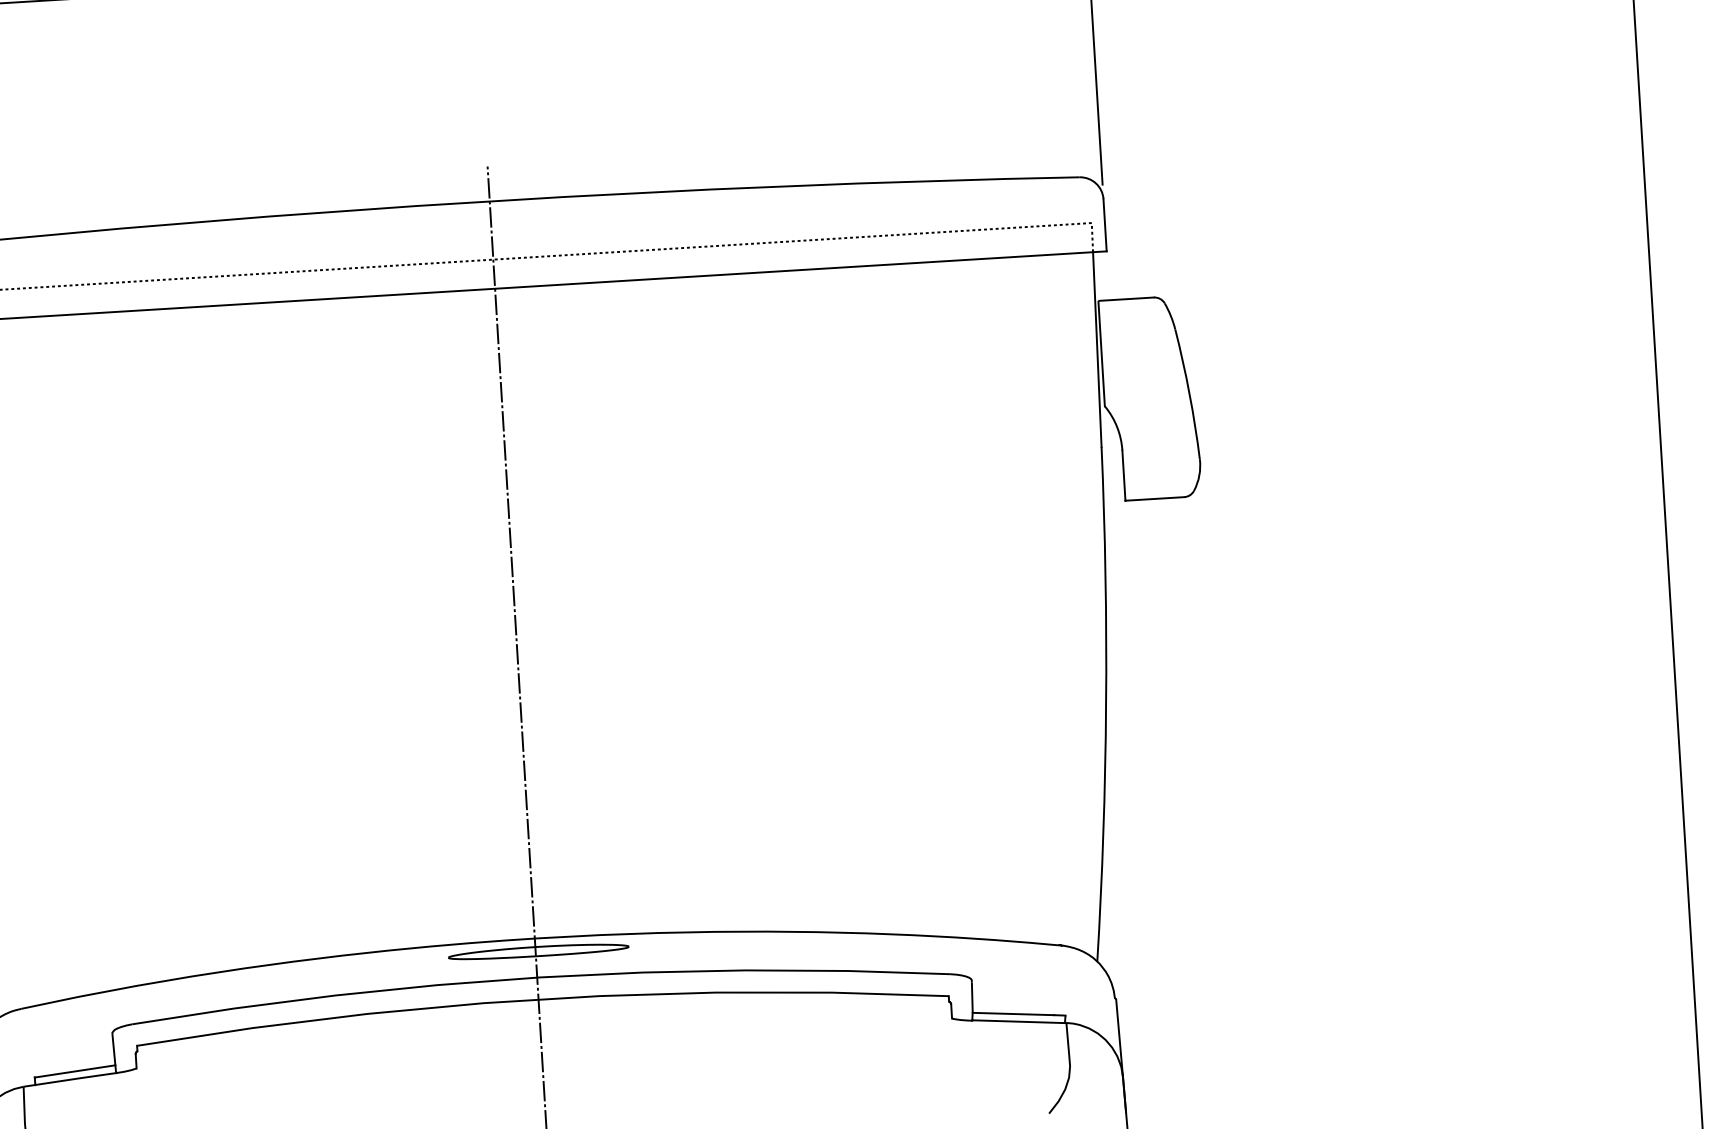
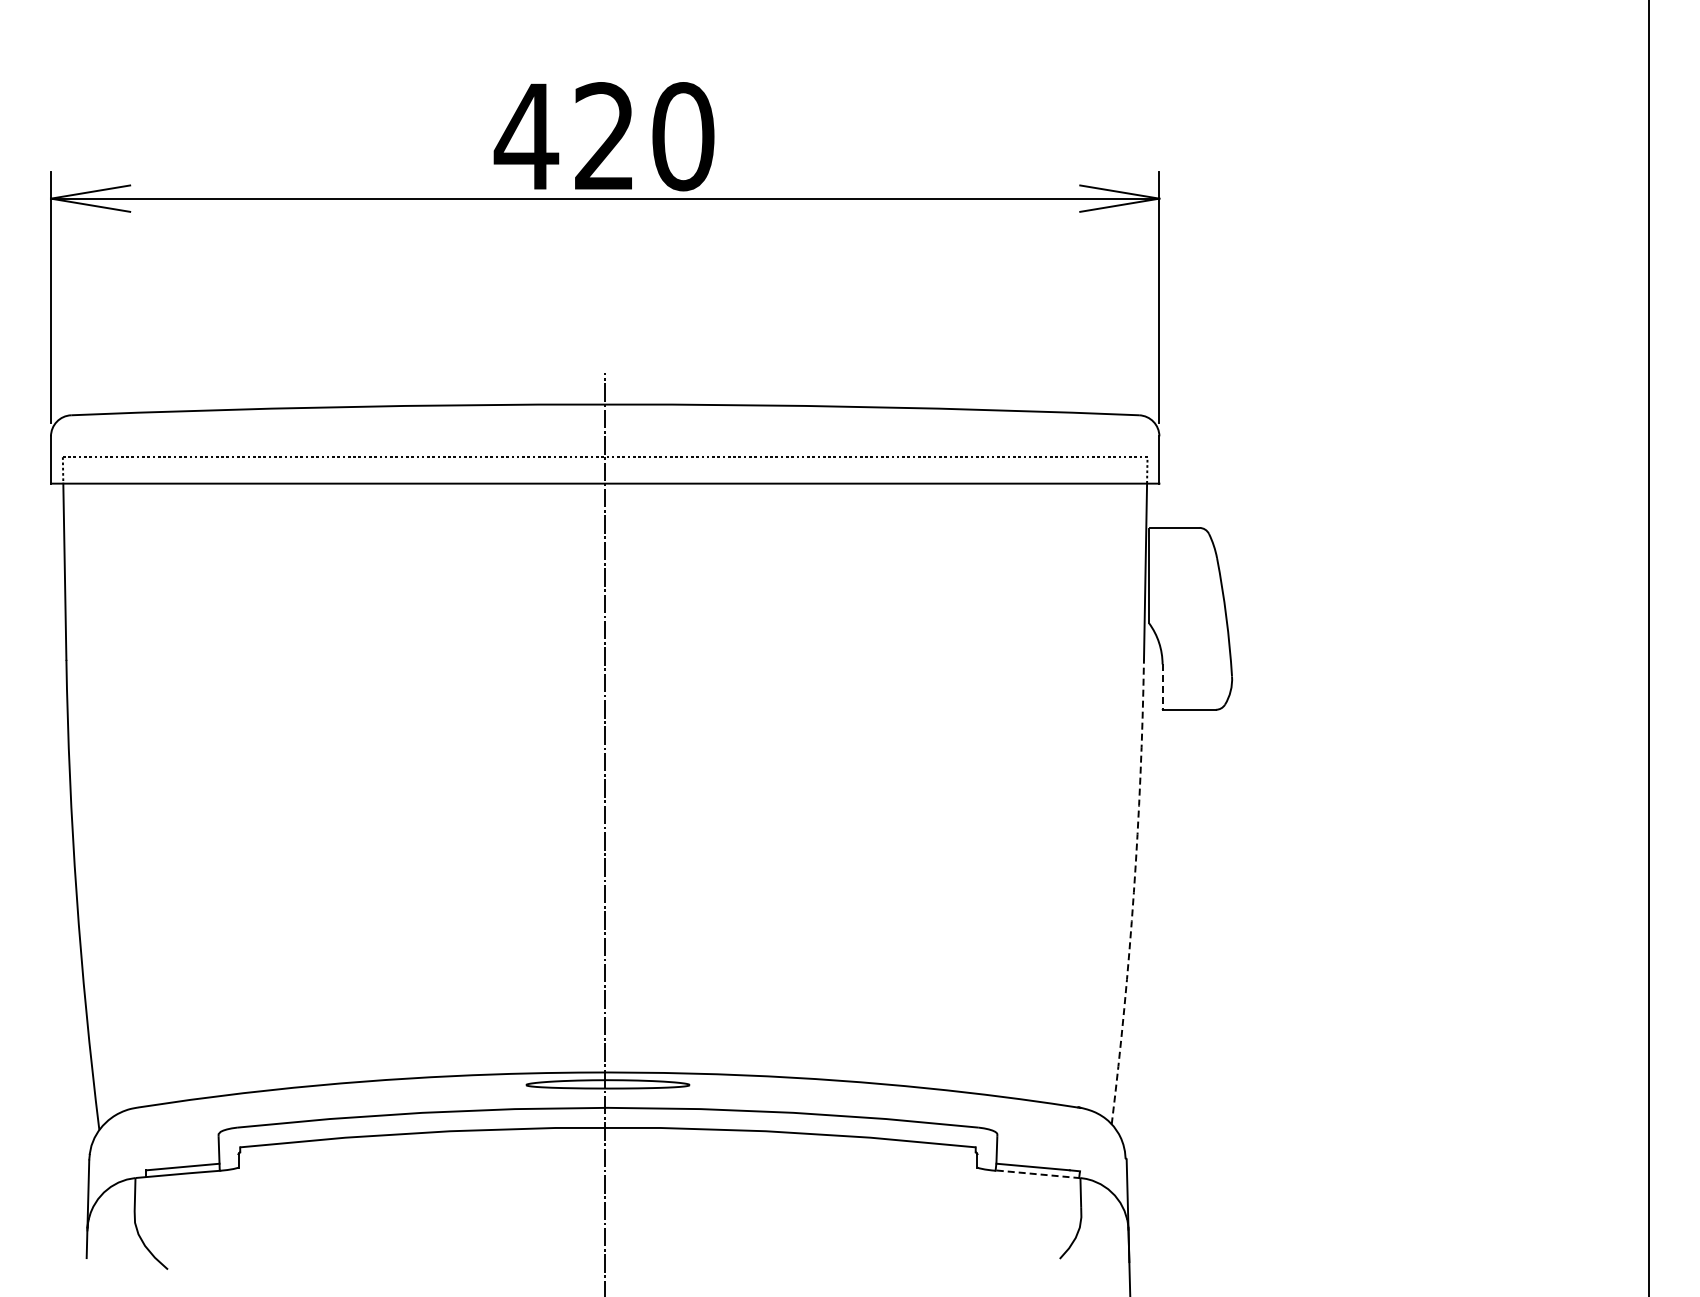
line: (1123, 476) -> (1162, 687), solid -> dashed
arc: (1105, 704) -> (1133, 892), solid -> dashed
line: (1019, 1021) -> (1038, 1174), solid -> dashed

